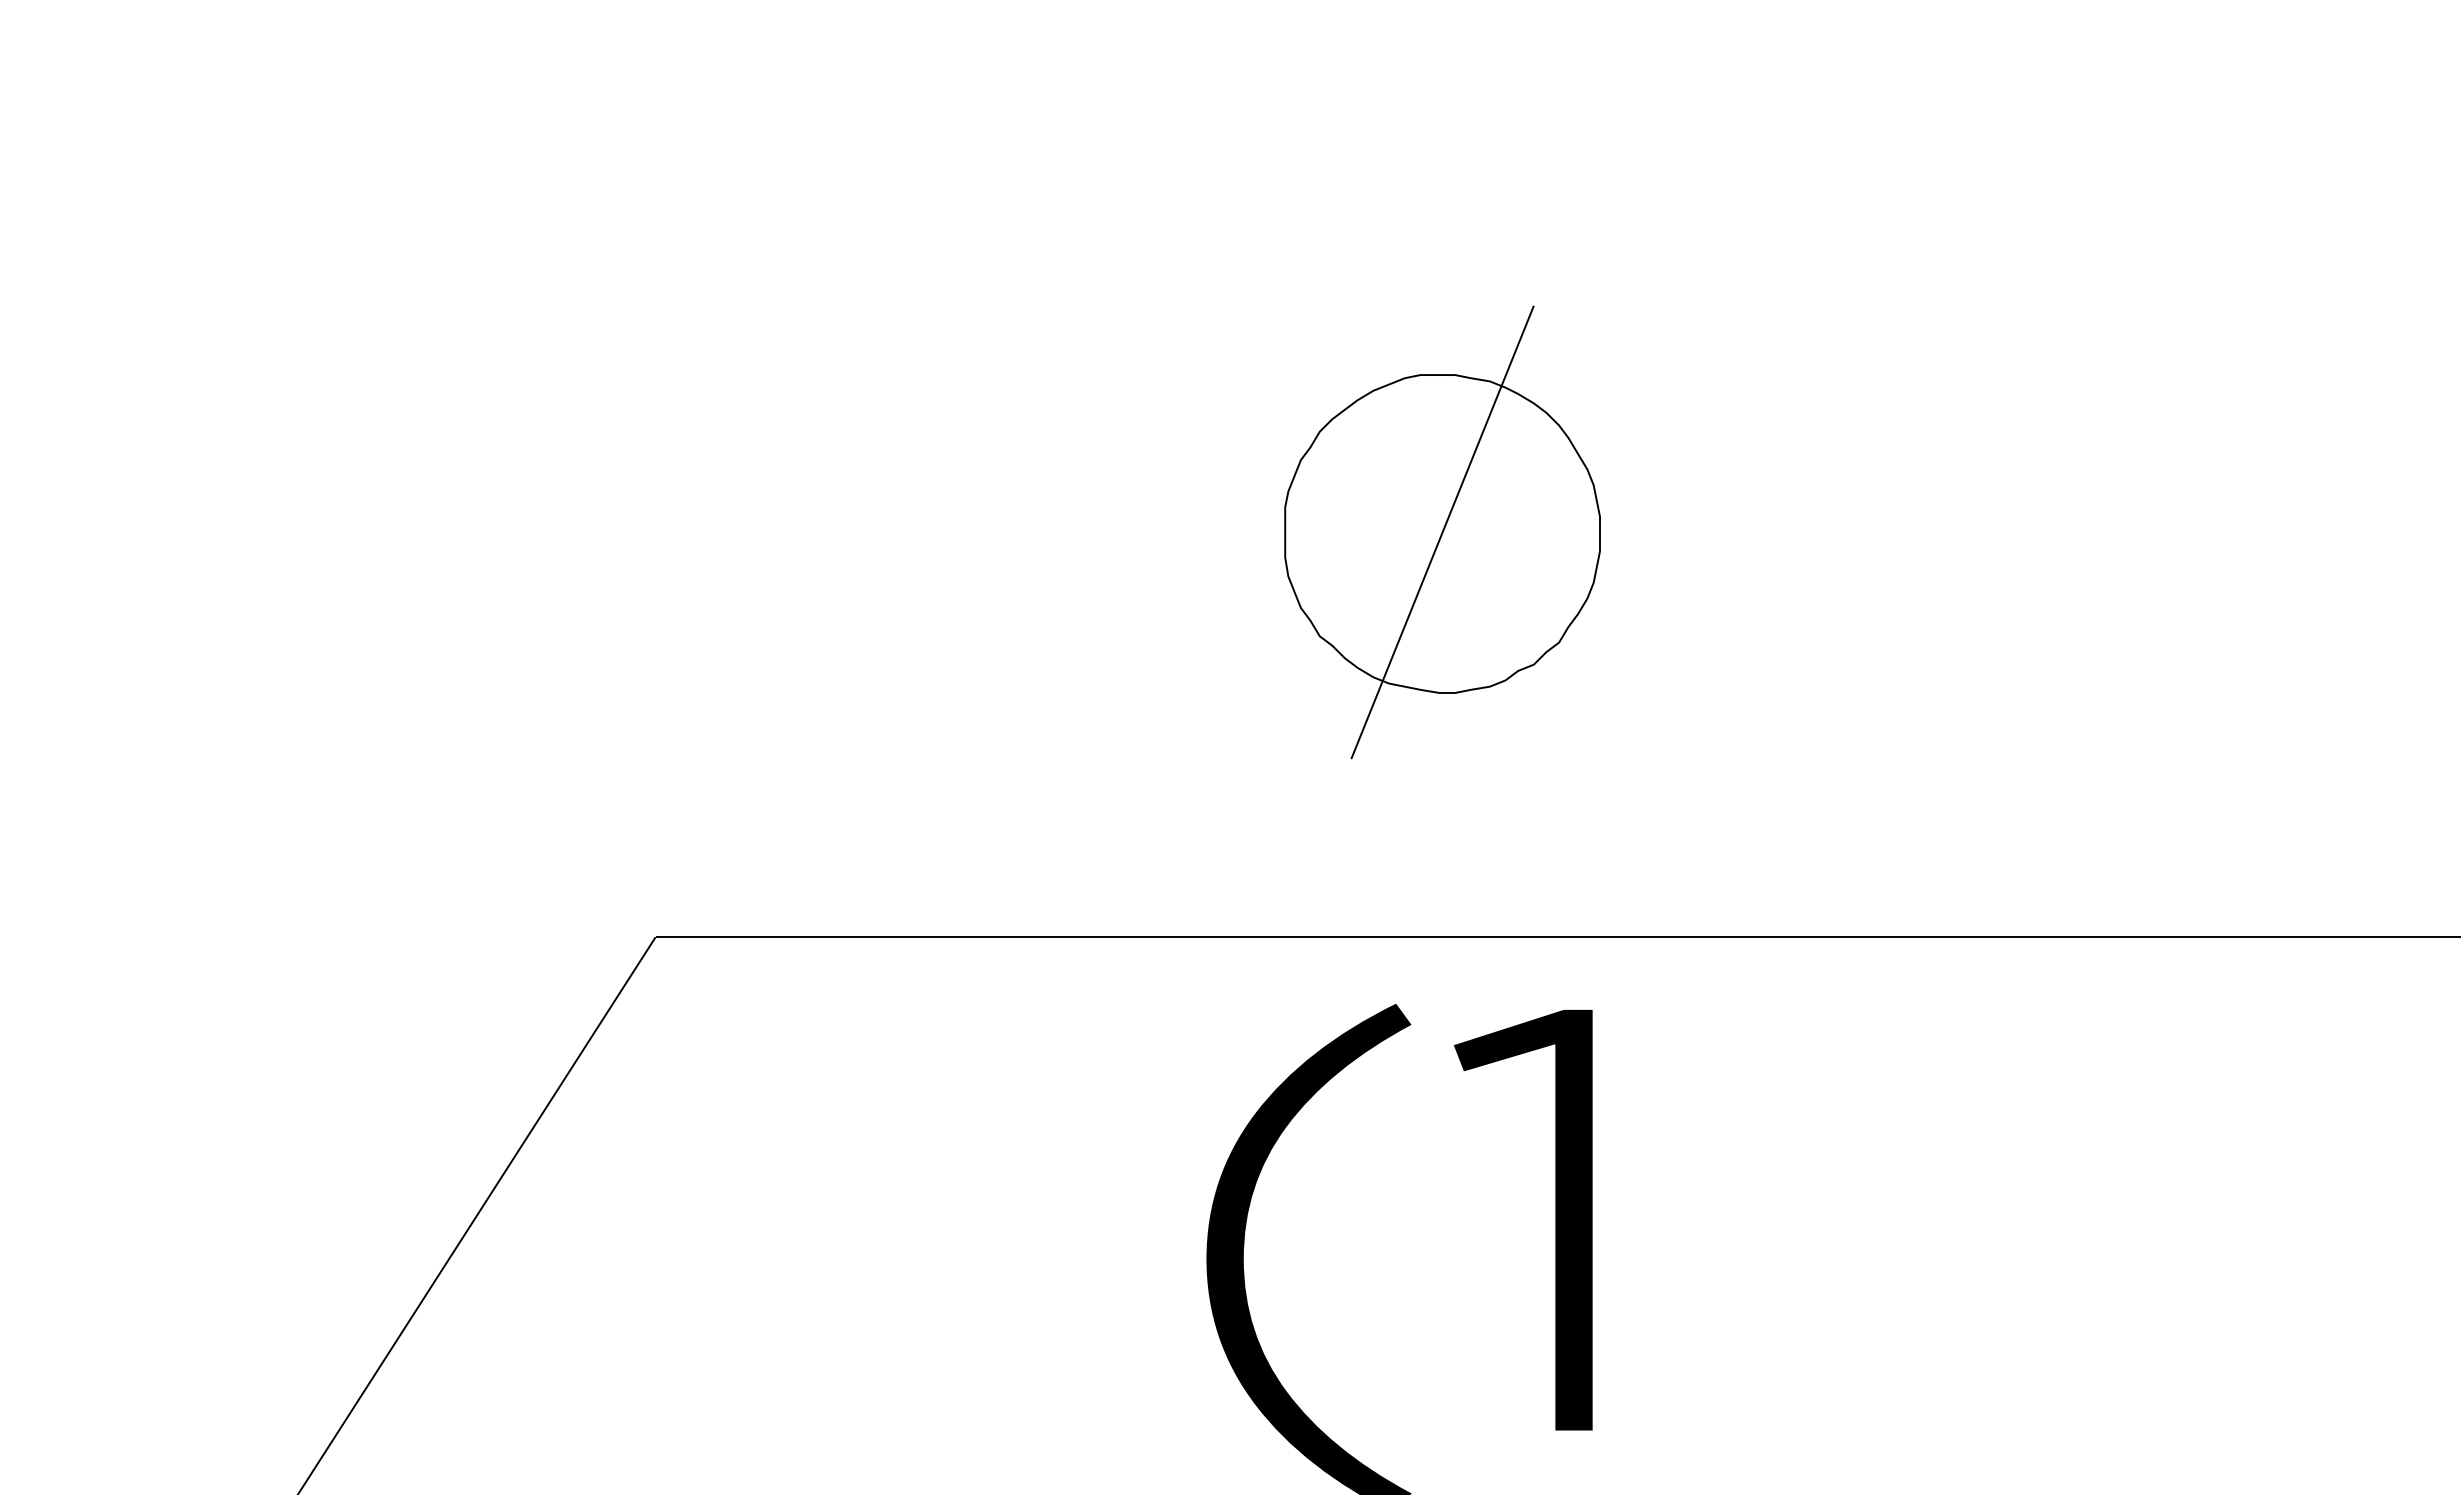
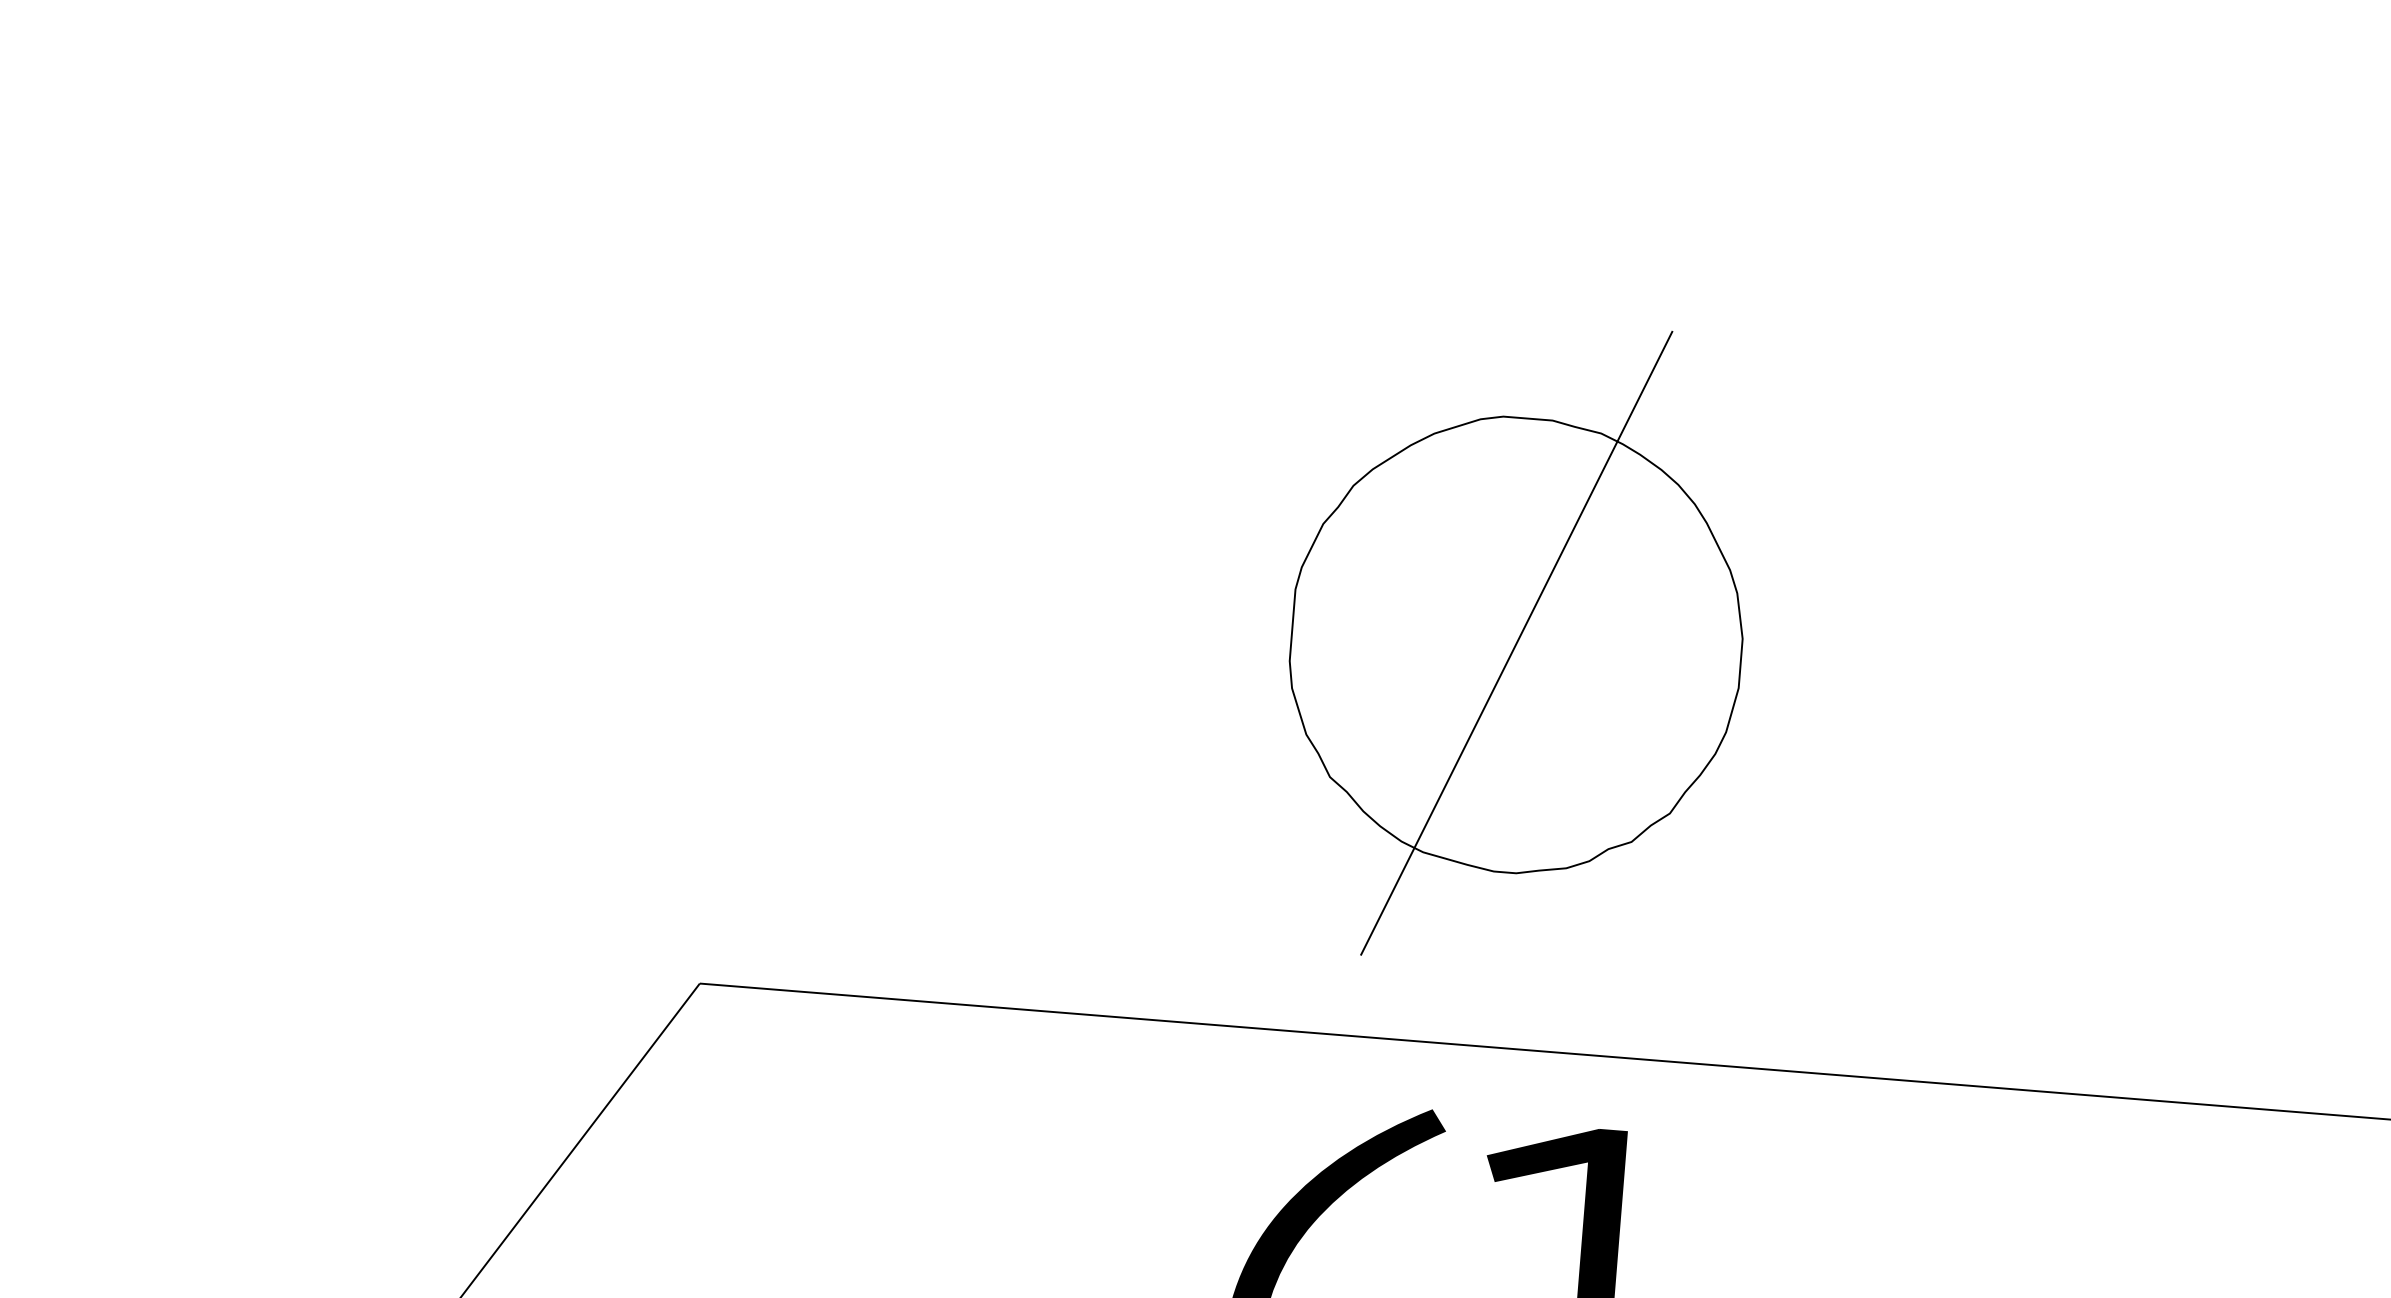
part: (1442, 532) -> (1516, 643), size x1.43

